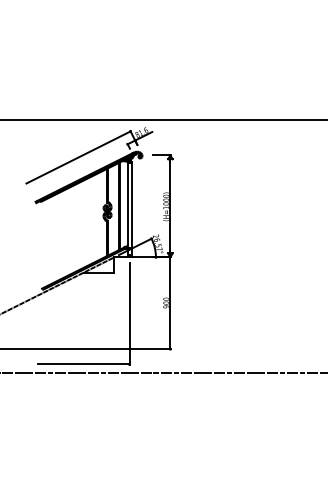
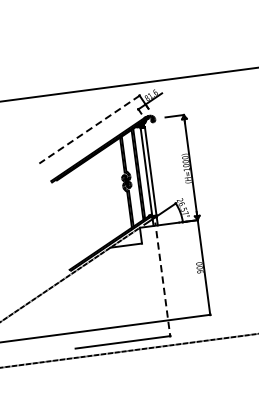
line: (78, 157) -> (89, 129), solid -> dashed
line: (129, 314) -> (163, 284), solid -> dashed

